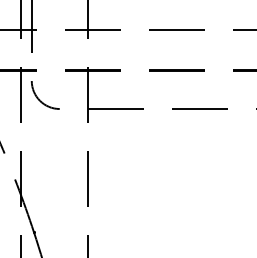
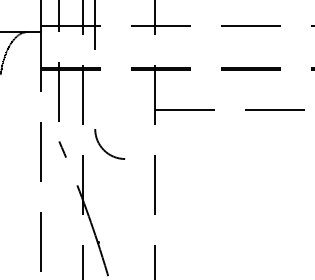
arc: (40, 100) -> (104, 149), moved

